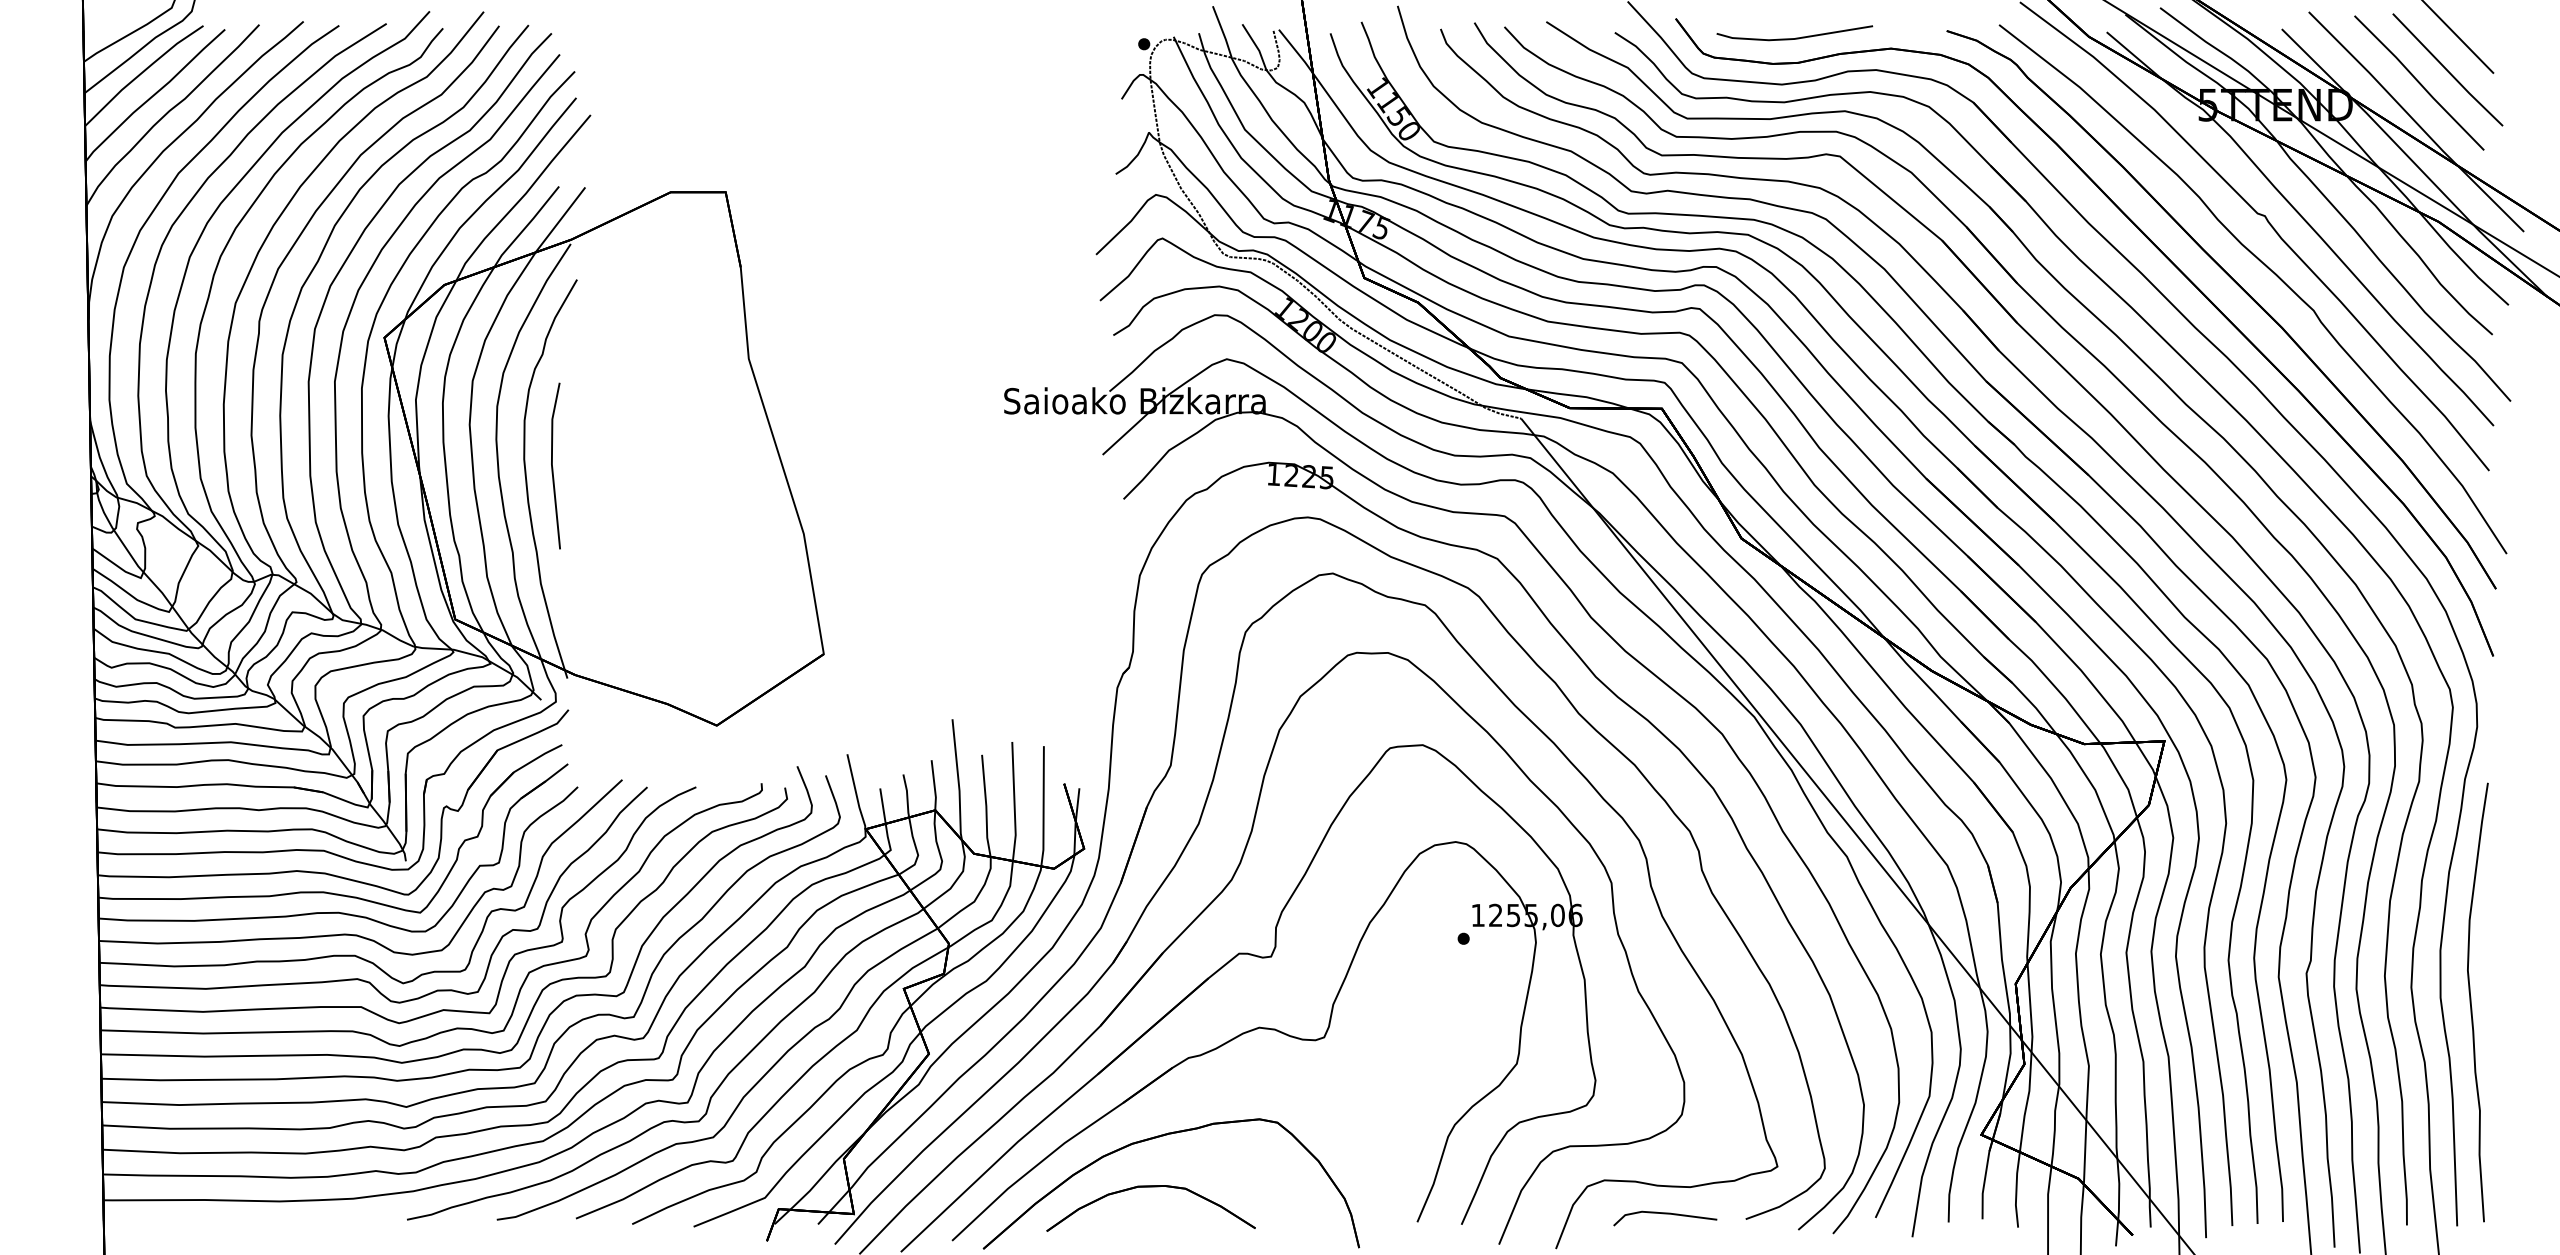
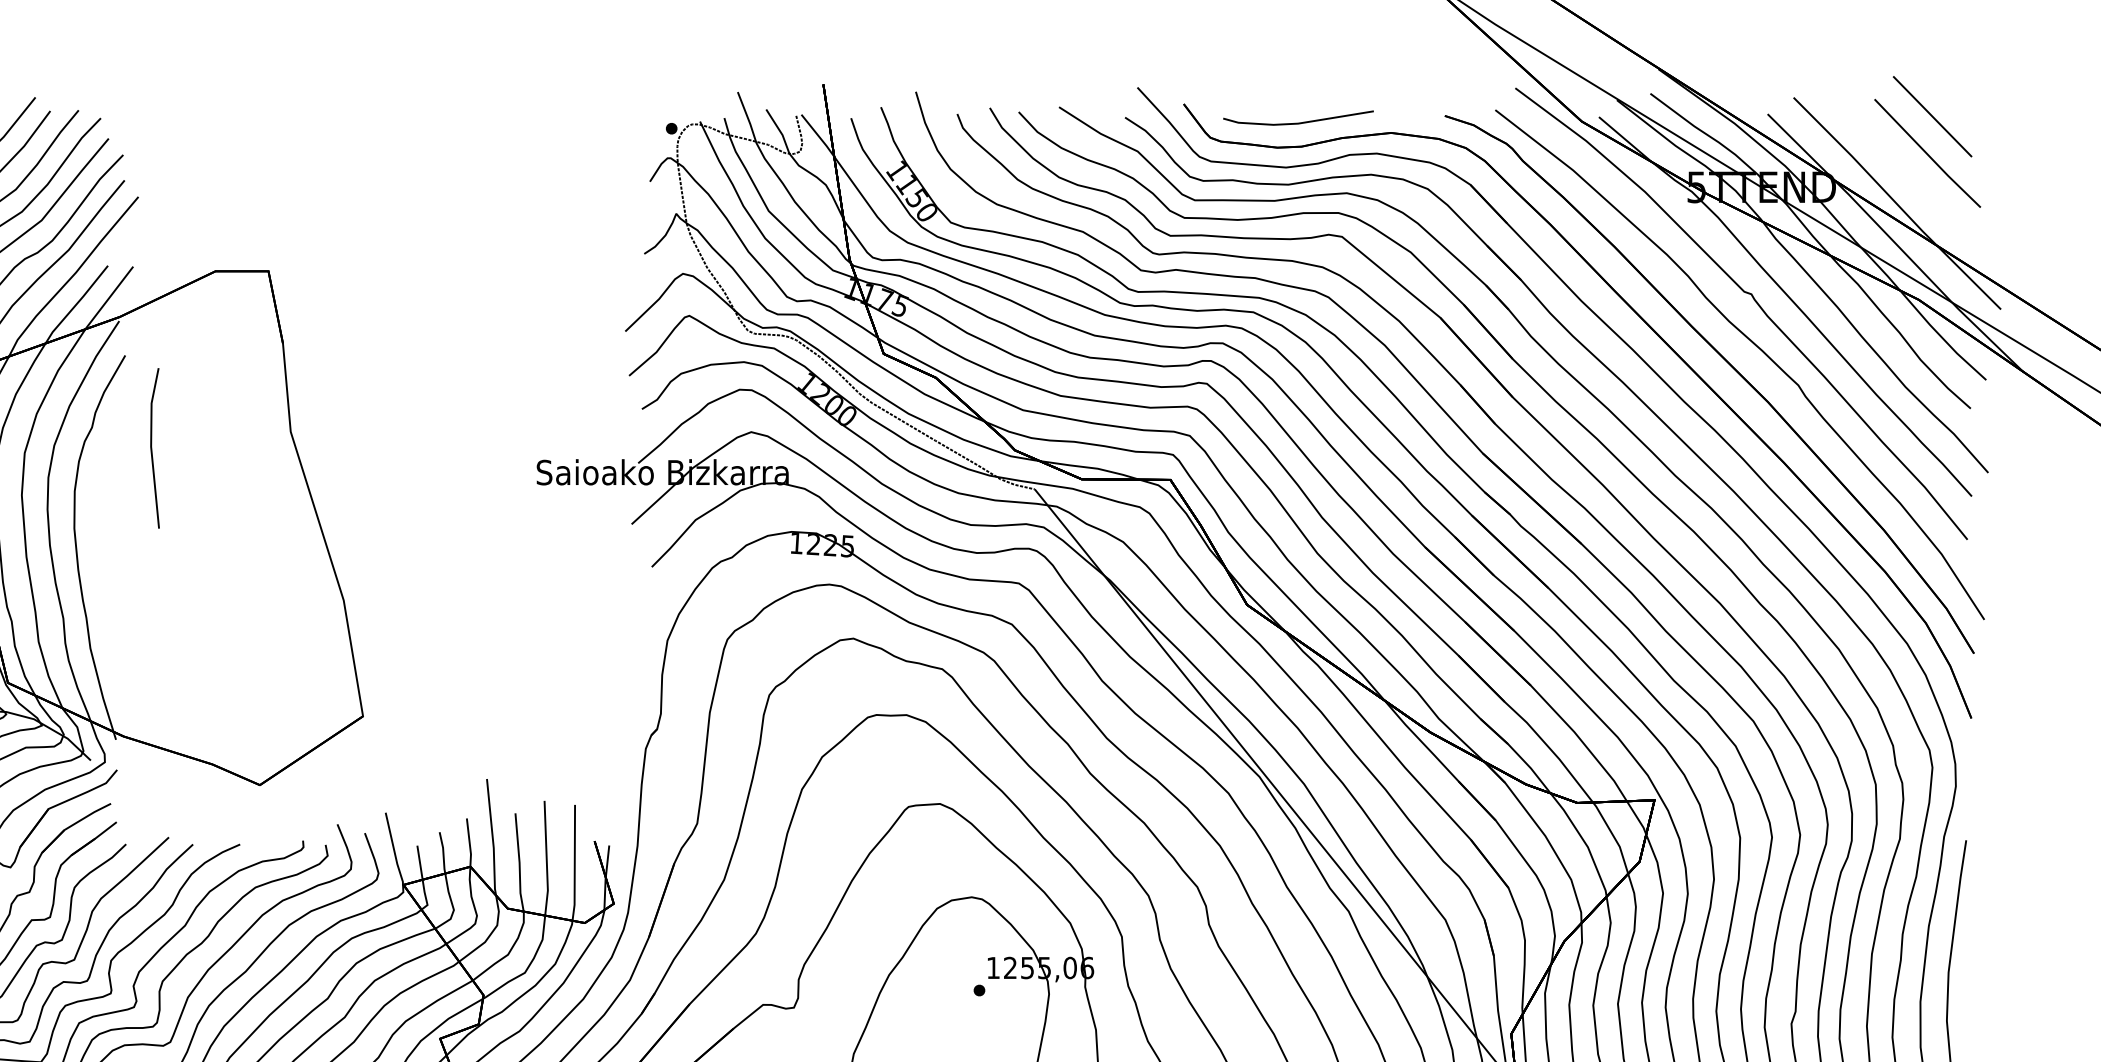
part: (2419, 82) -> (1900, 165), removed
line: (553, 467) -> (152, 449), moved

